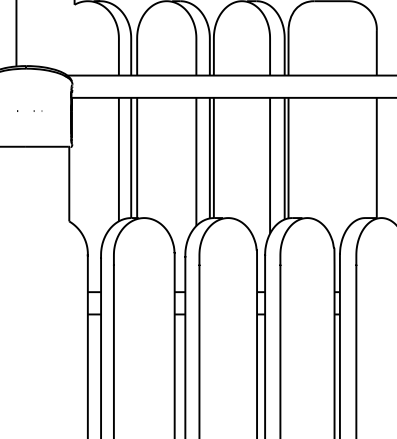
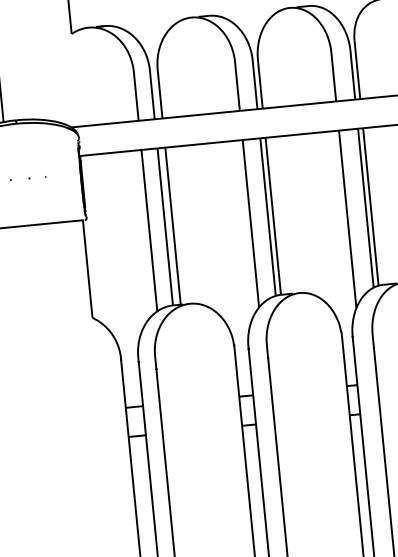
part: (37, 110) -> (36, 176), size x1.6

